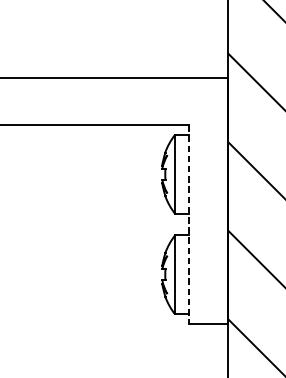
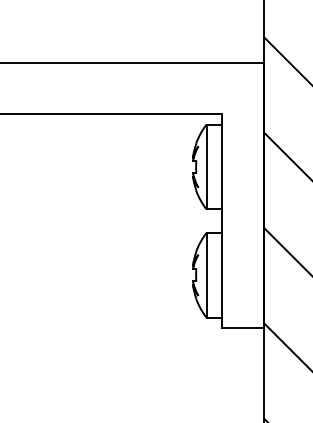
line: (188, 224) -> (221, 221), dashed -> solid

